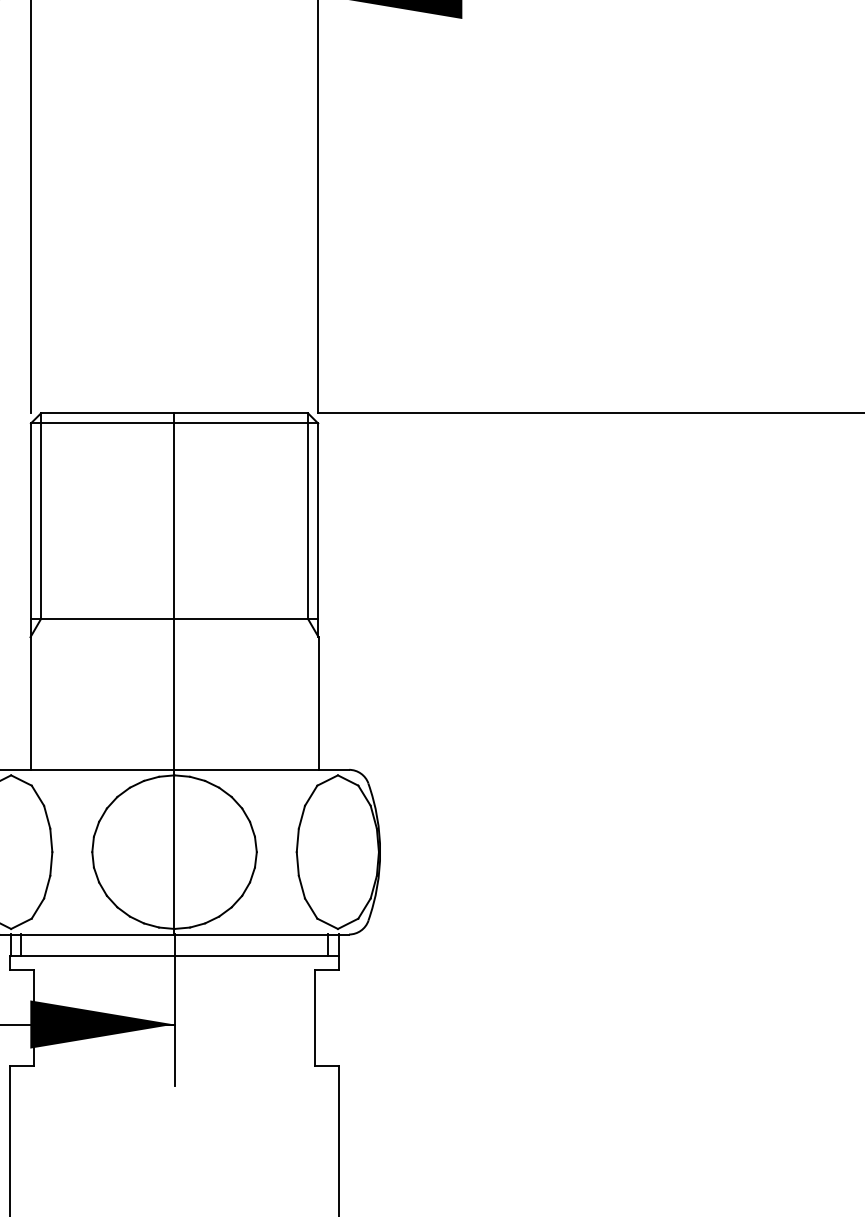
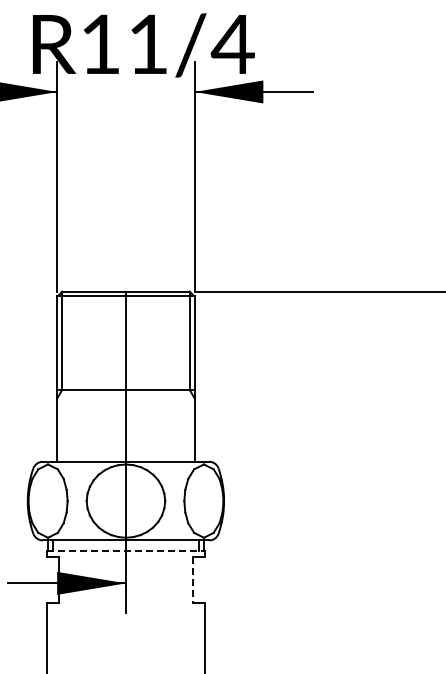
line: (173, 955) -> (125, 550), solid -> dashed
line: (316, 1018) -> (193, 580), solid -> dashed

